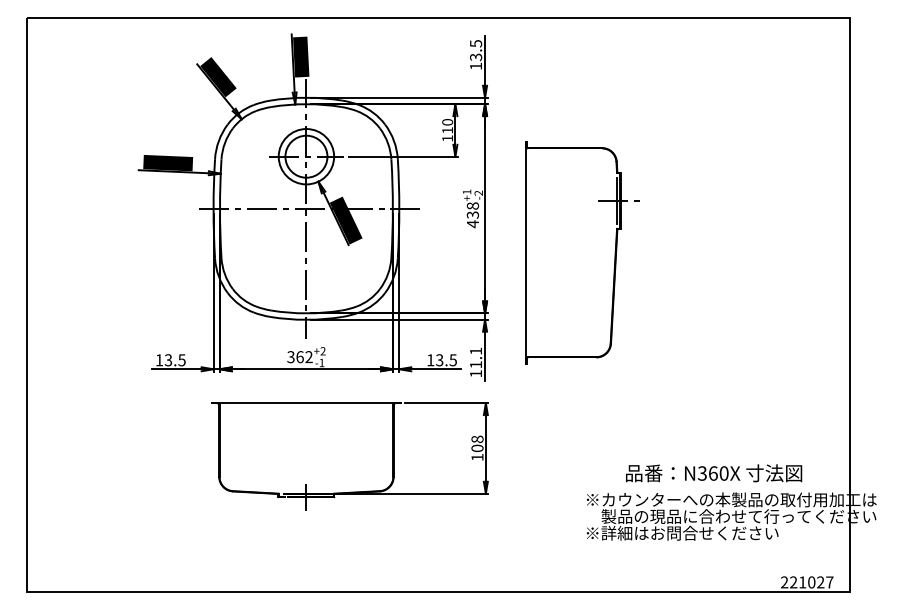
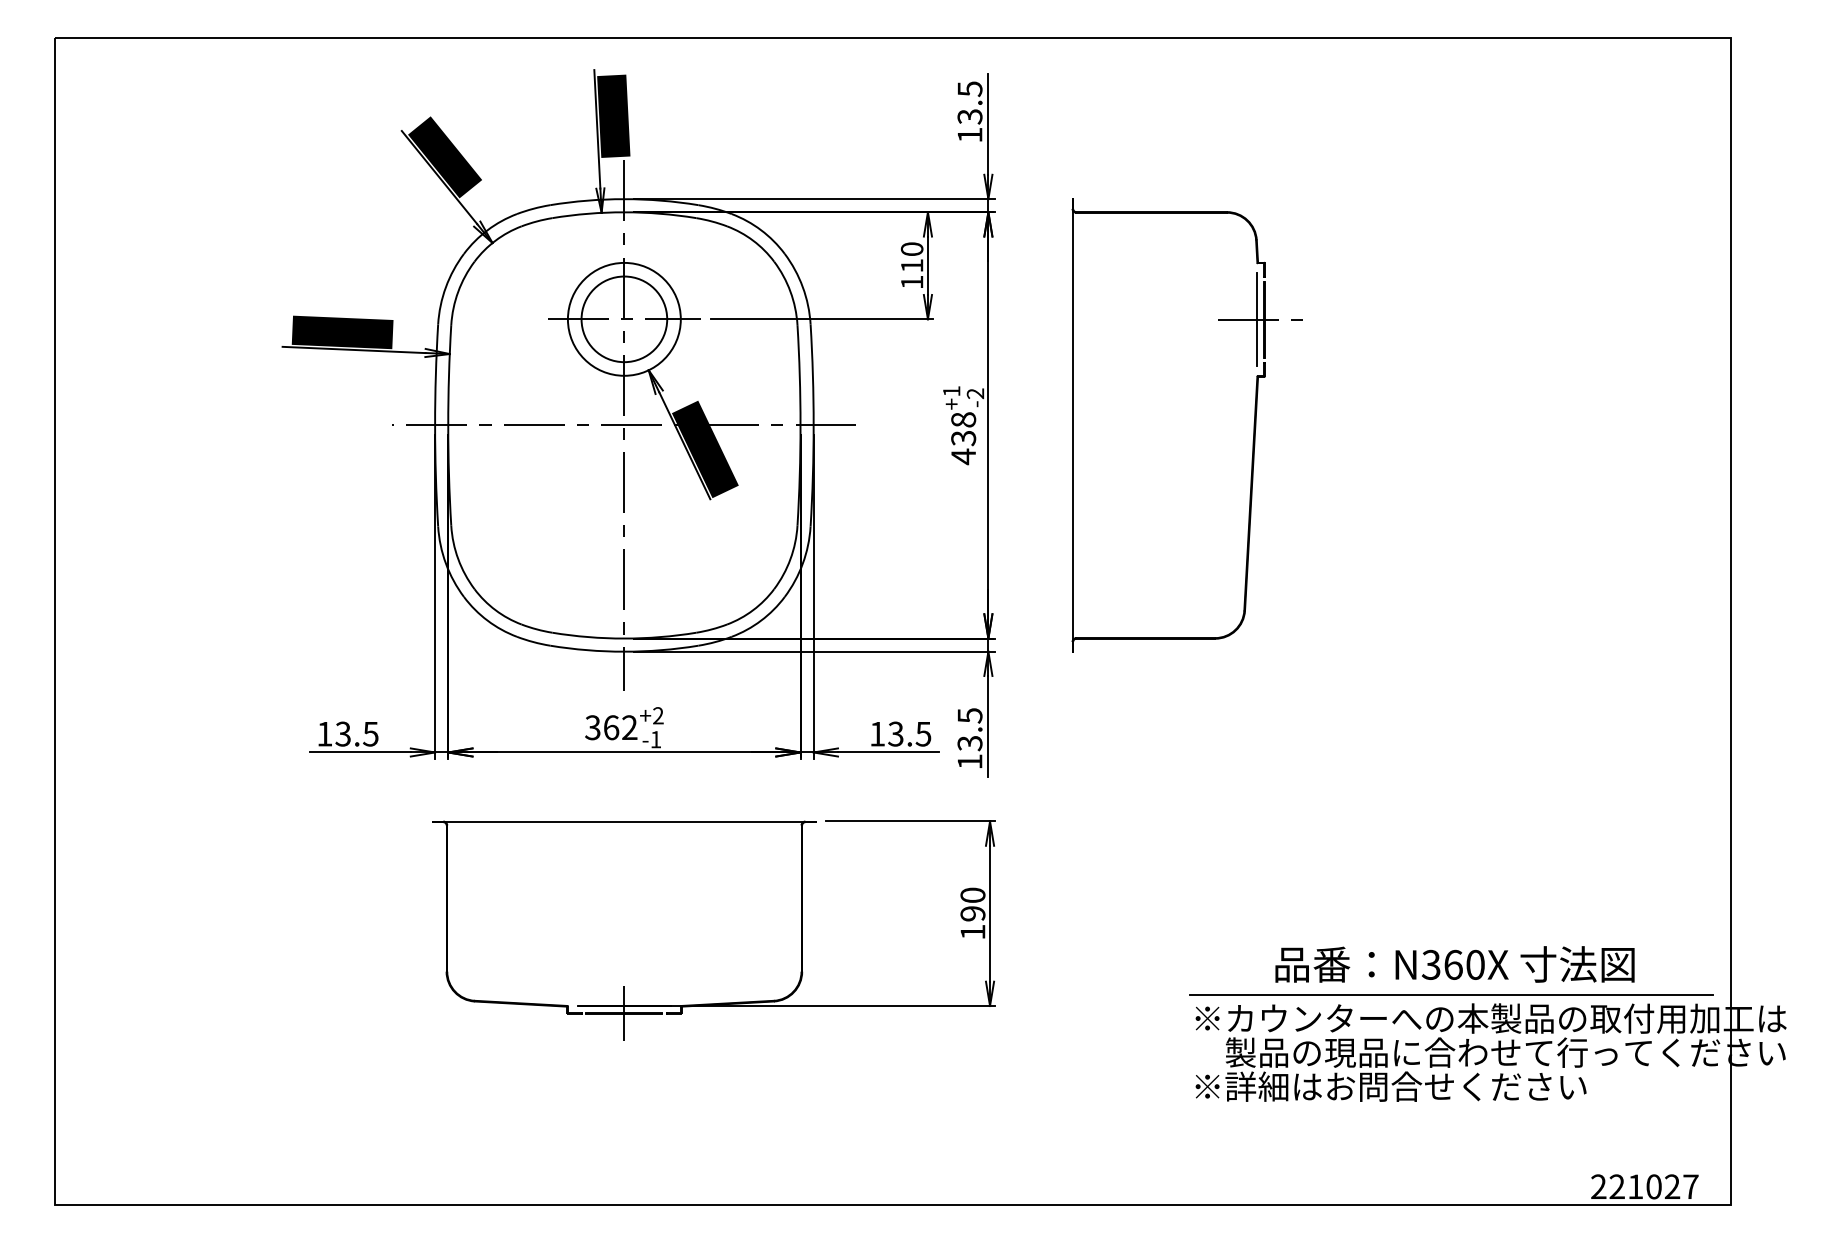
part: (582, 252) -> (1186, 424), moved
text: (476, 357) -> (970, 728), 11.1 -> 13.5
text: (477, 443) -> (972, 903), 108 -> 190
line: (712, 488) -> (1451, 995), added

